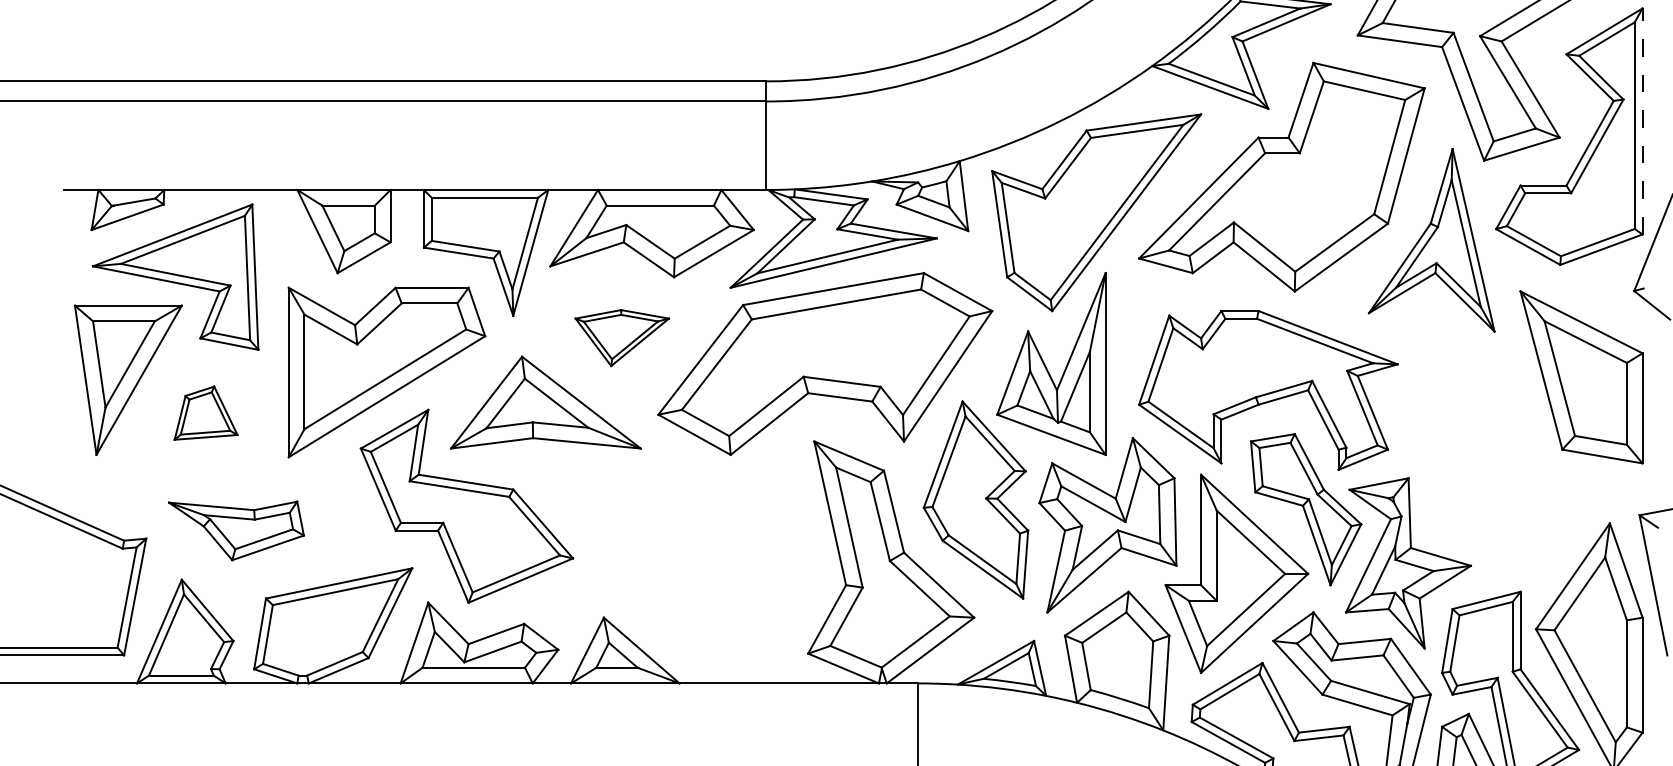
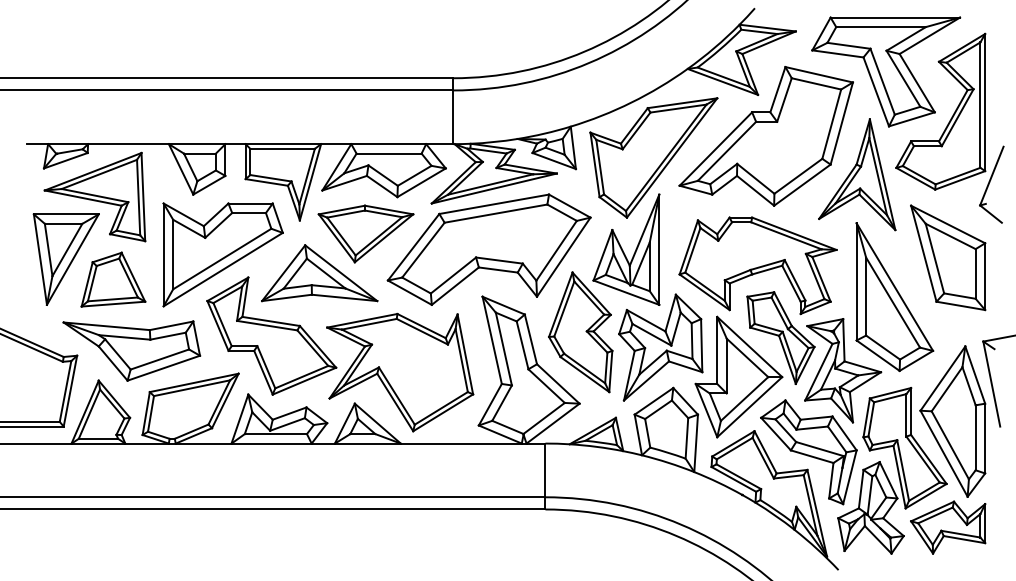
line: (1643, 121) -> (985, 102), dashed -> solid
part: (621, 337) -> (365, 233), size x1.67
part: (206, 413) -> (113, 279), size x1.67
part: (1493, 442) -> (894, 297), added
part: (235, 530) -> (131, 350), size x1.67
part: (679, 566) -> (400, 372), added

